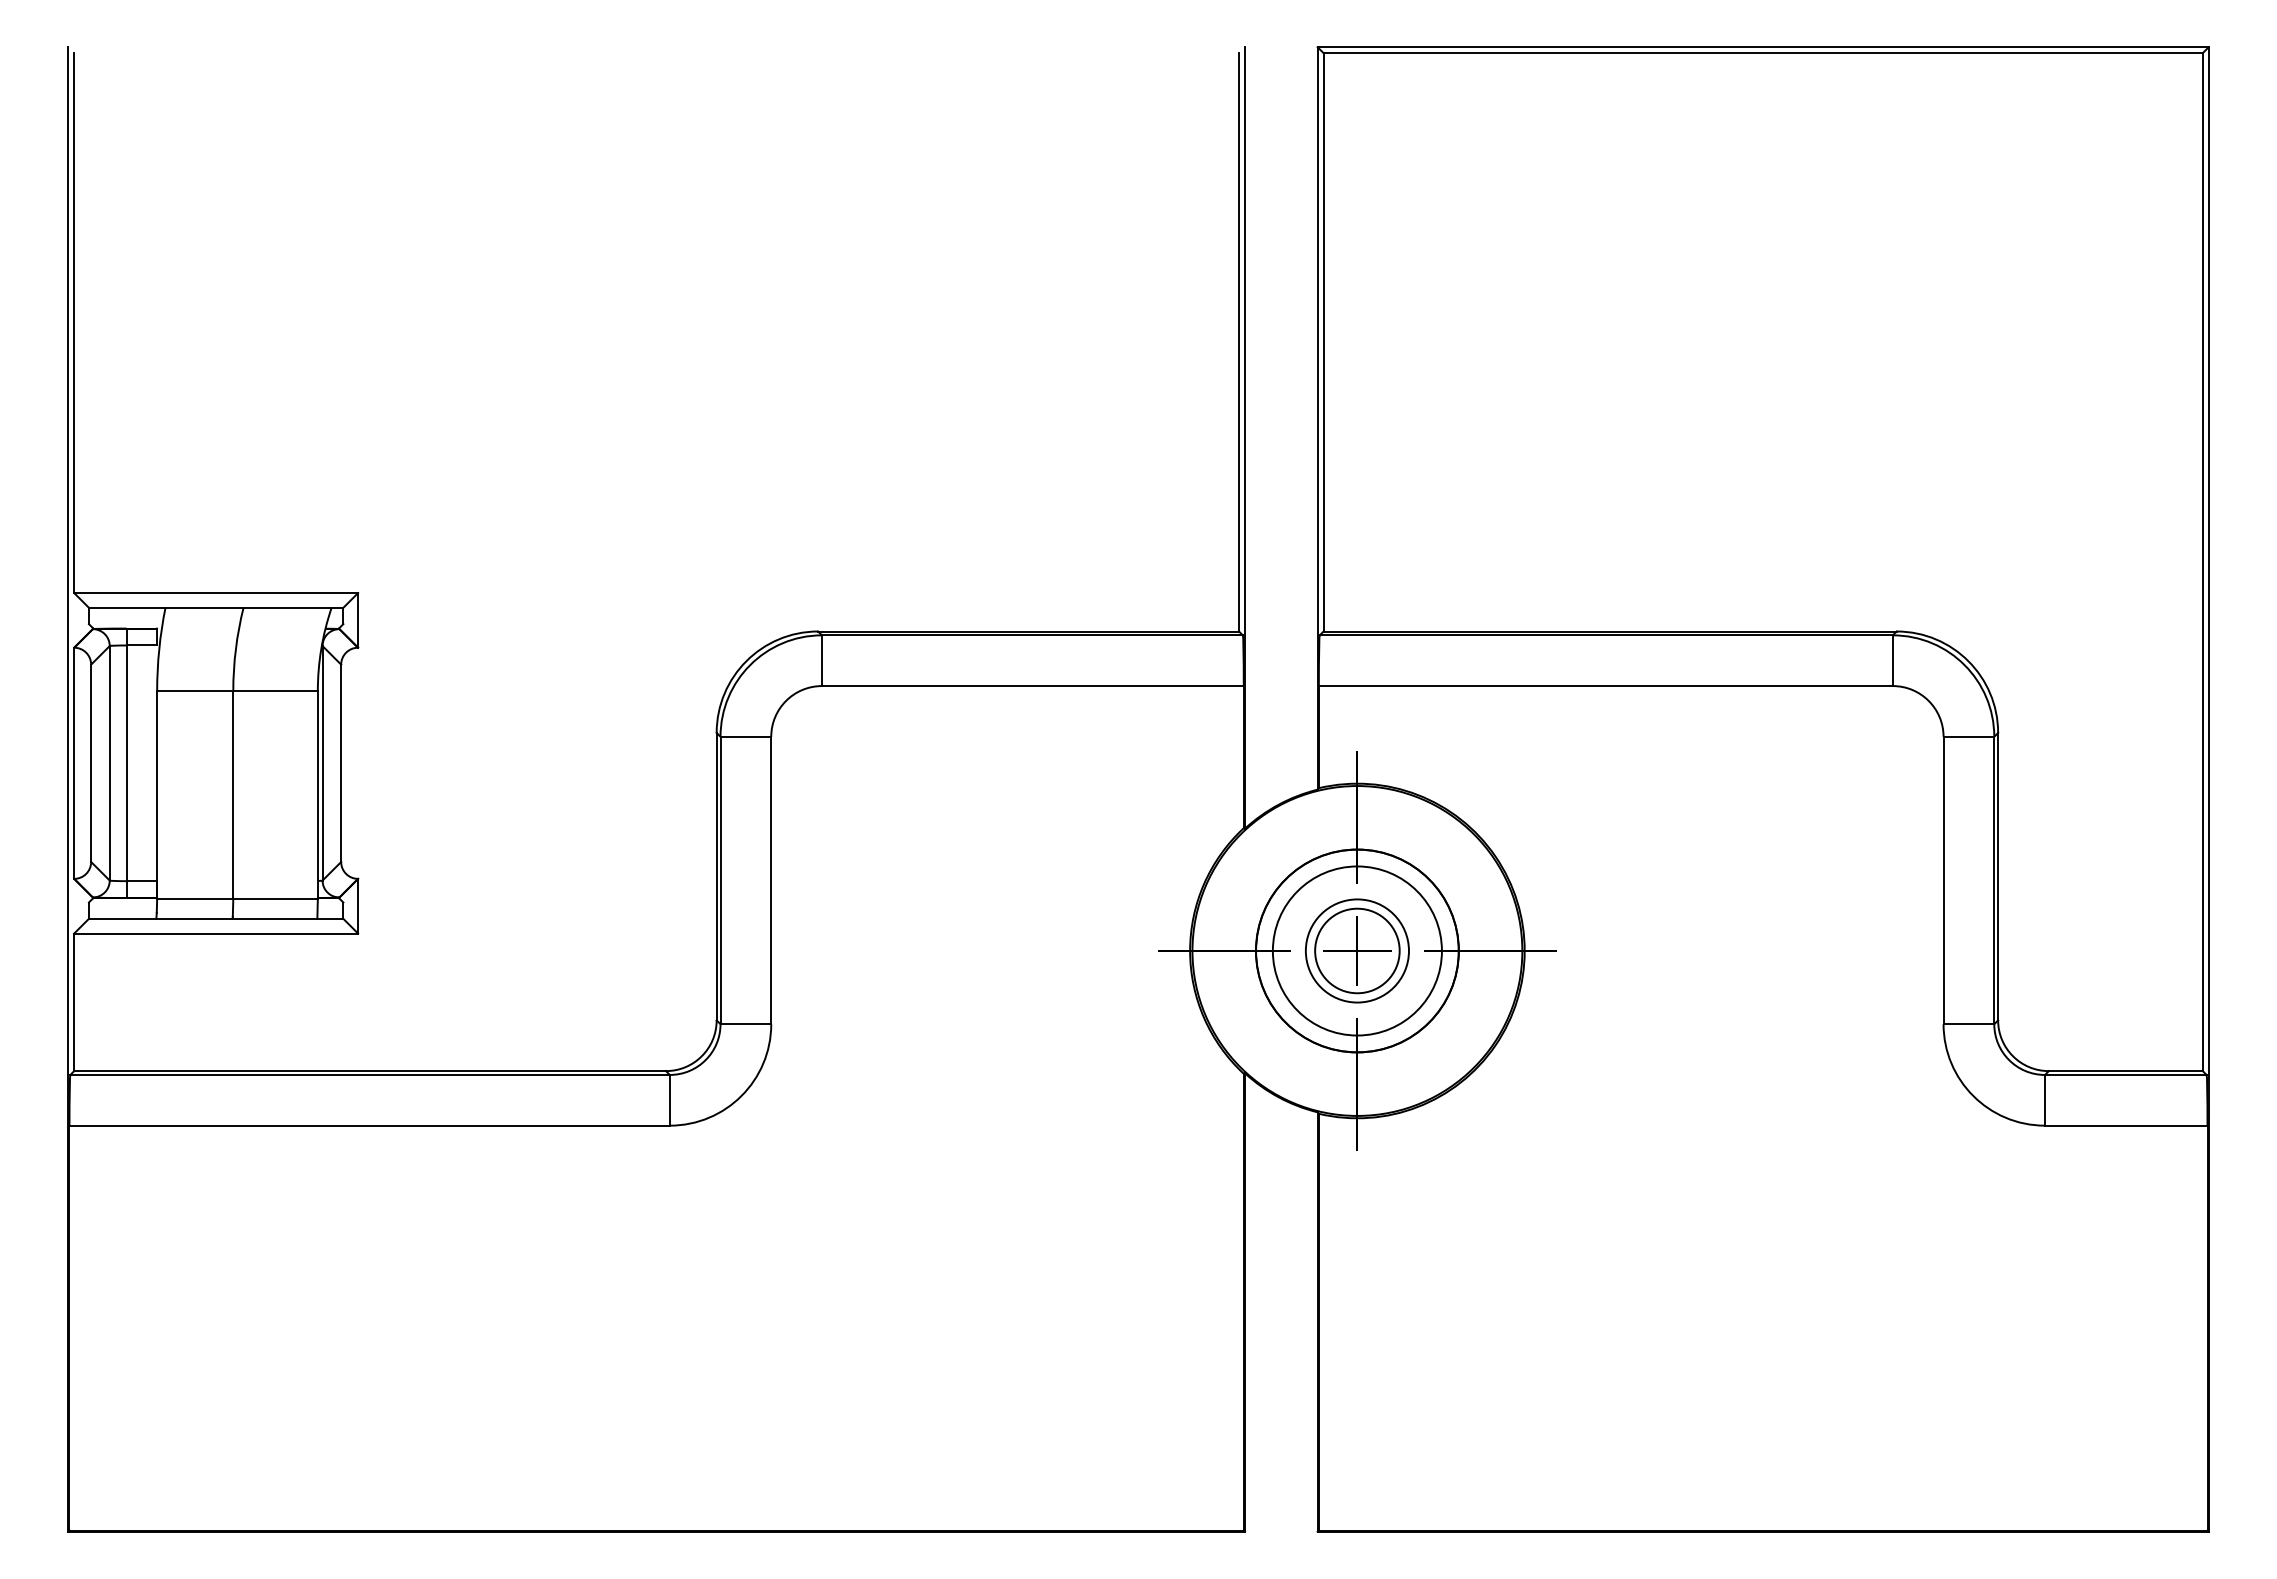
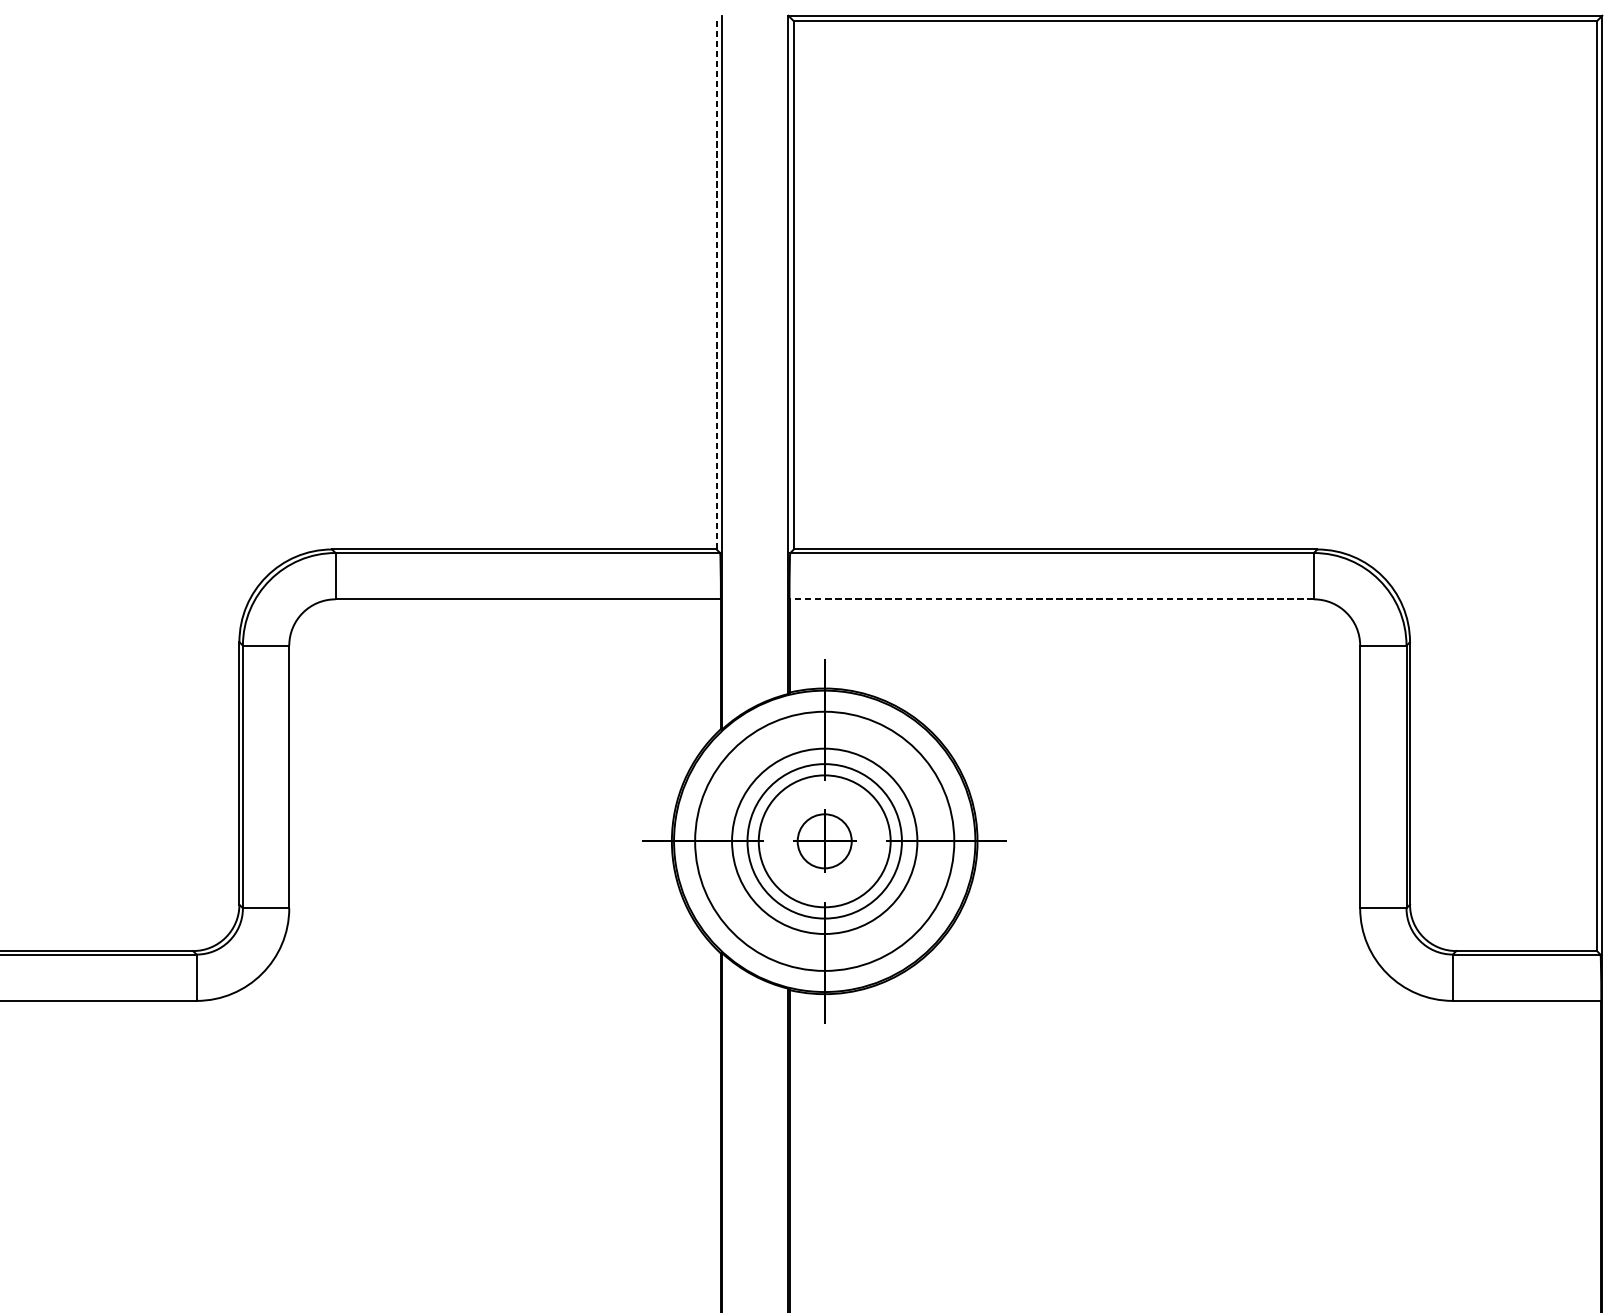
line: (1239, 341) -> (717, 284), solid -> dashed
line: (1605, 686) -> (1051, 599), solid -> dashed
circle: (1356, 950) -> (823, 840), size x1.4
circle: (1357, 950) -> (824, 840), size x0.7
circle: (1357, 950) -> (824, 840), size x1.4

